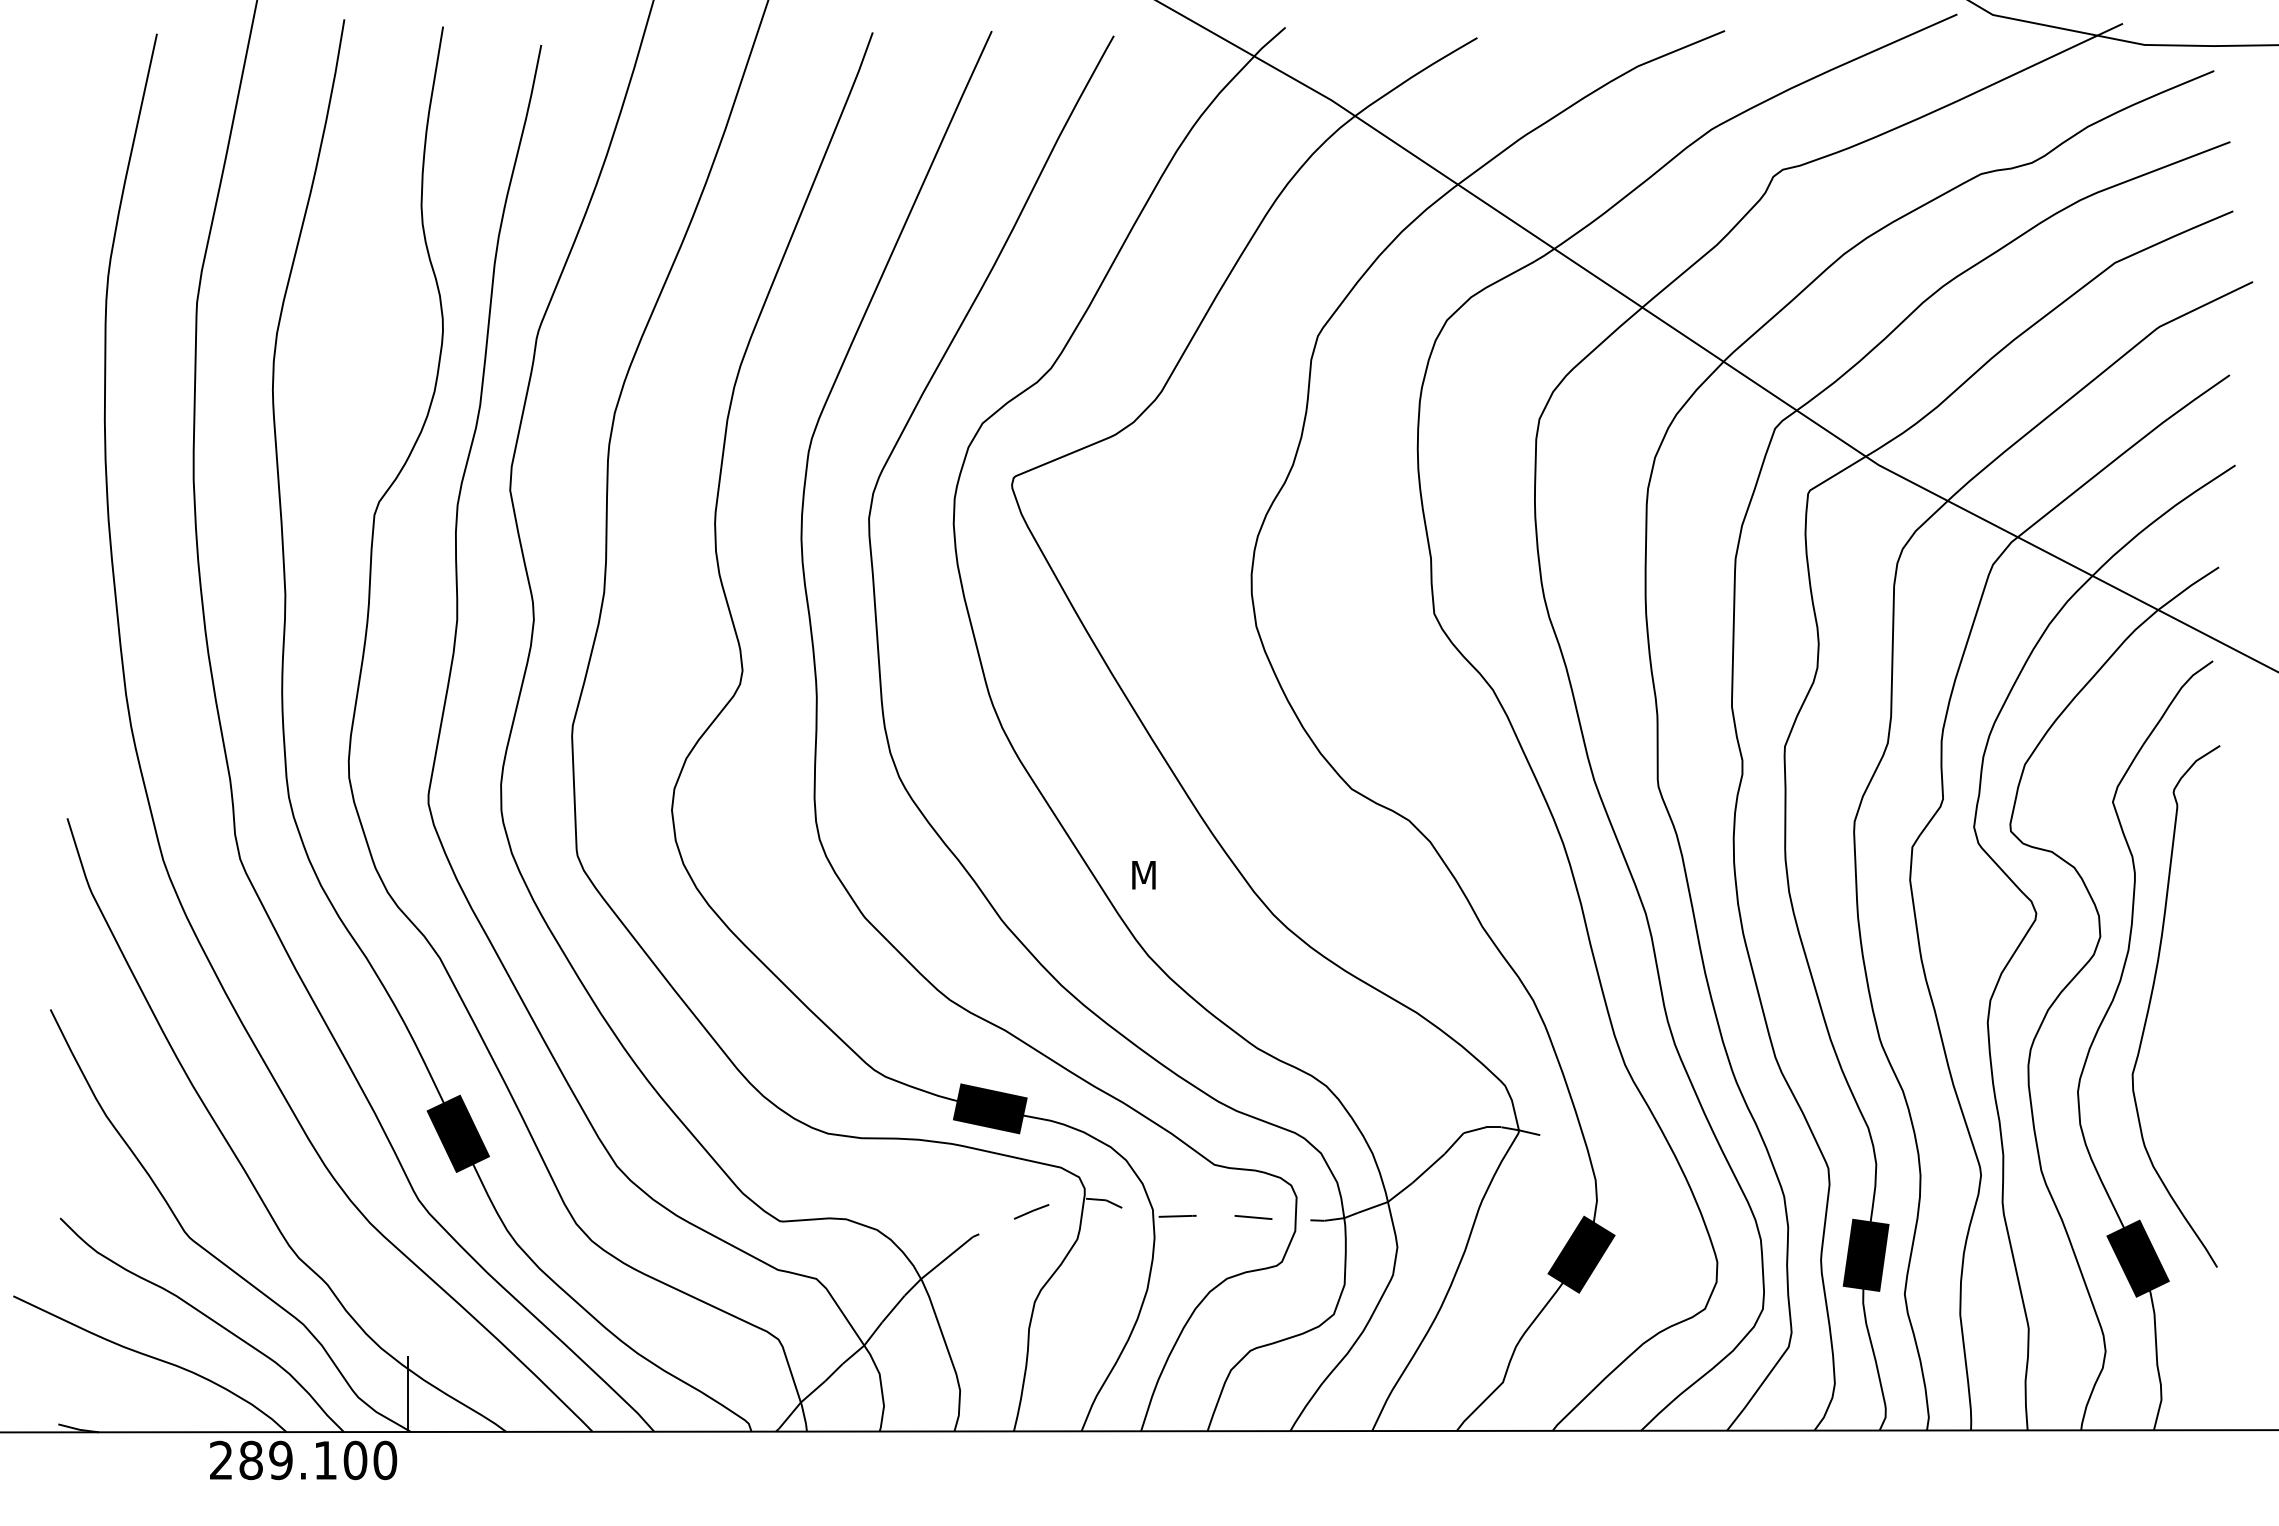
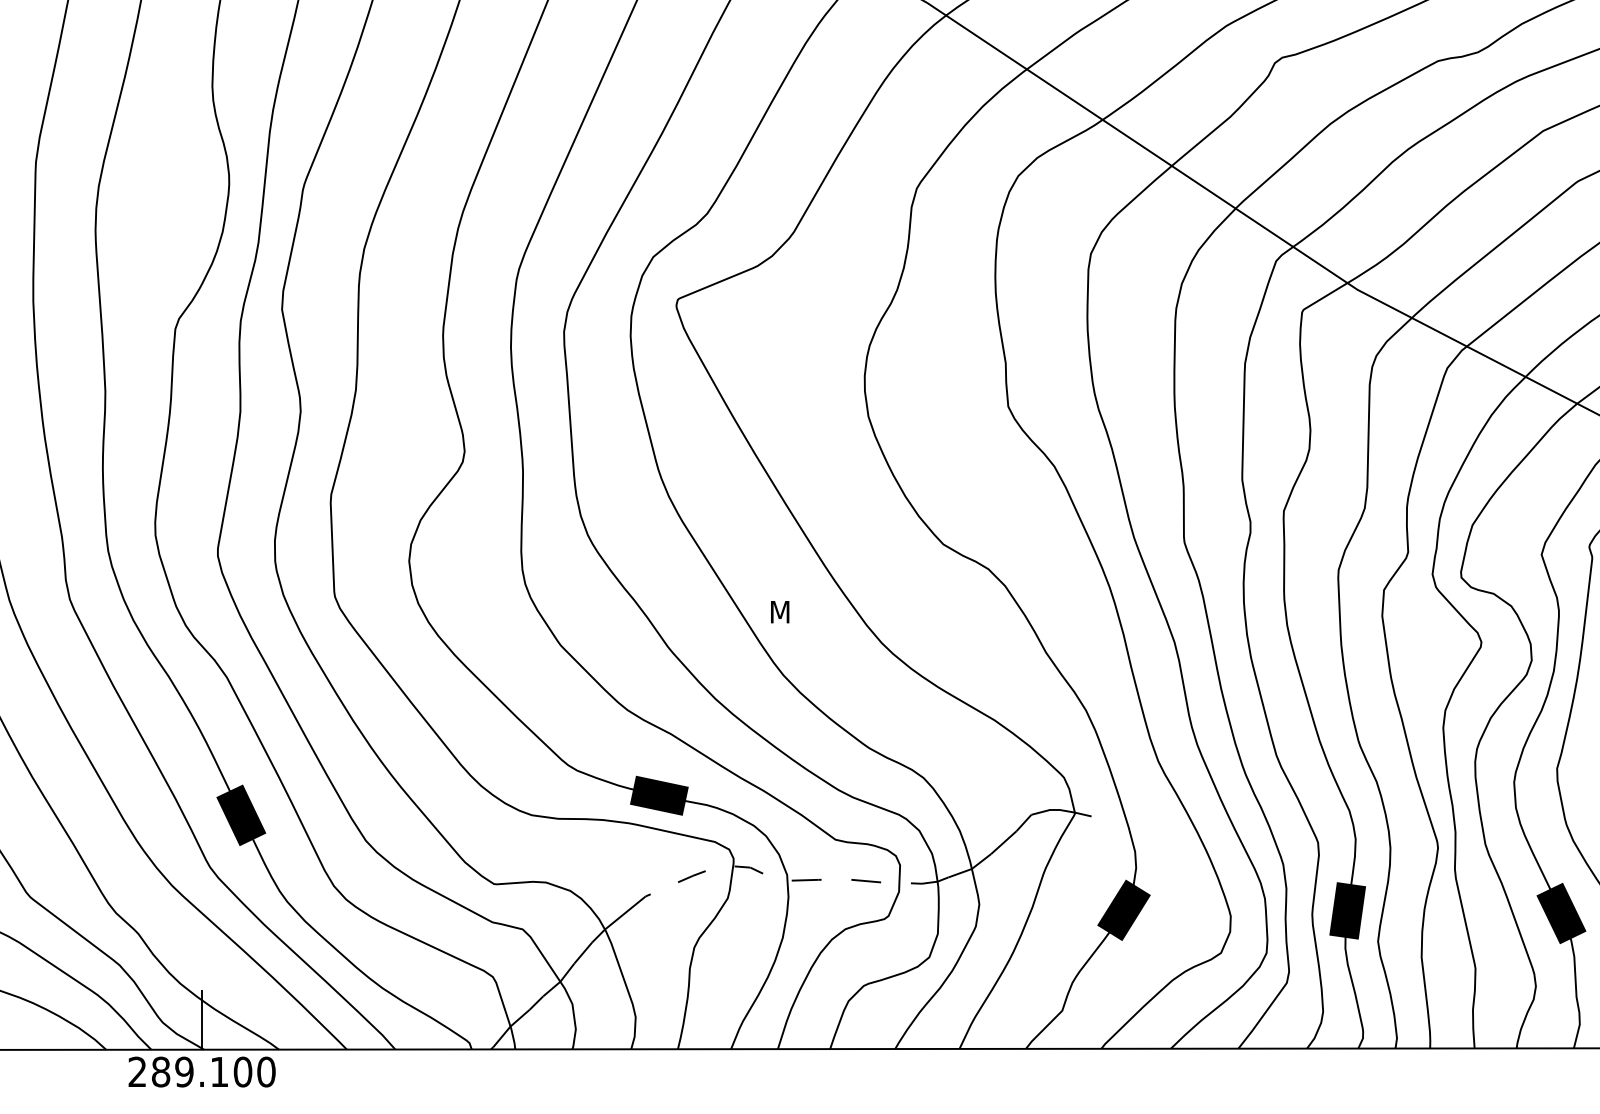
text: (303, 1460) -> (202, 1072), moved

